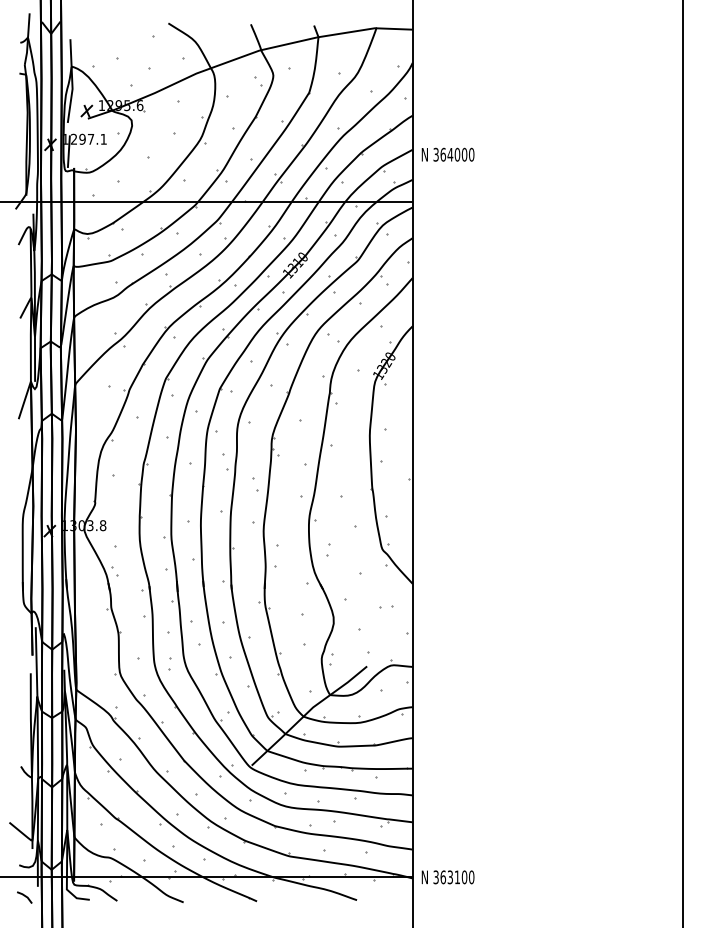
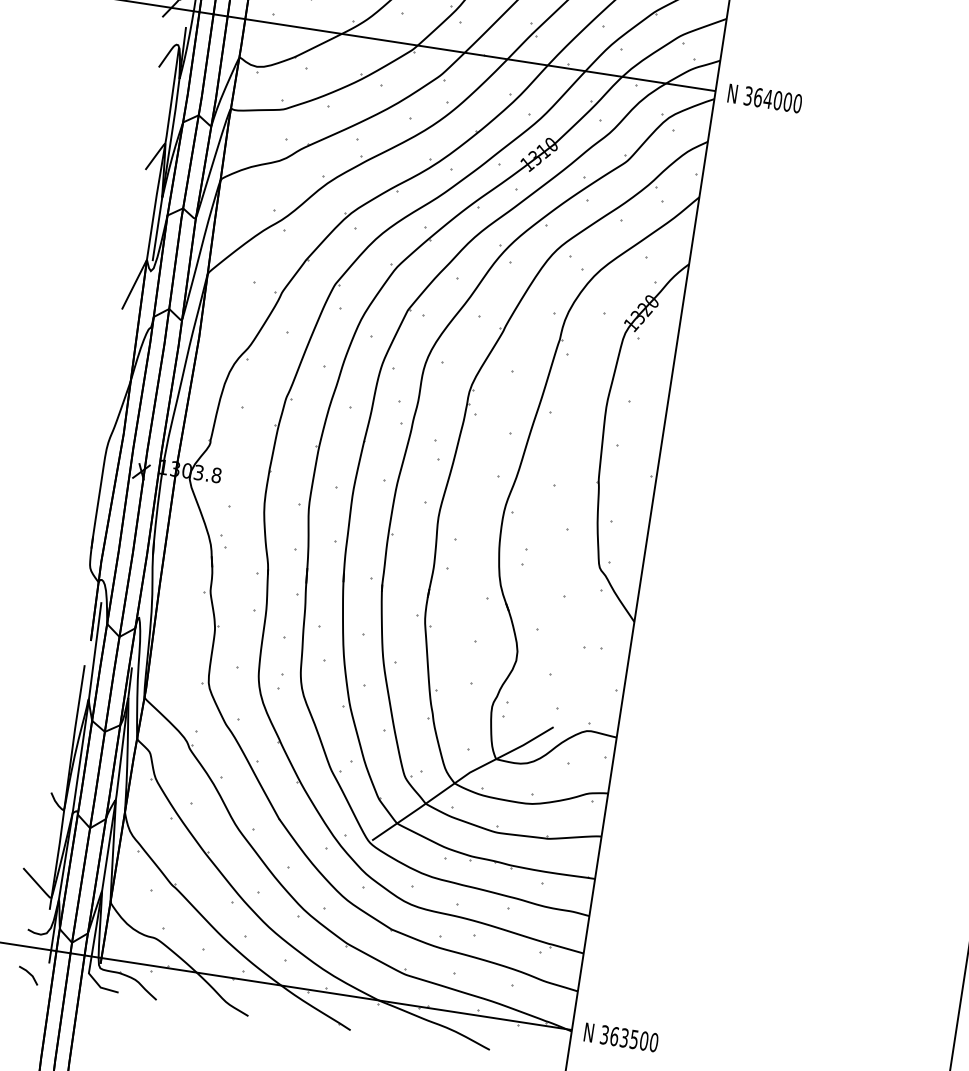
text: (447, 154) -> (764, 98), moved
text: (456, 877) -> (632, 1039), 363100 -> 363500

